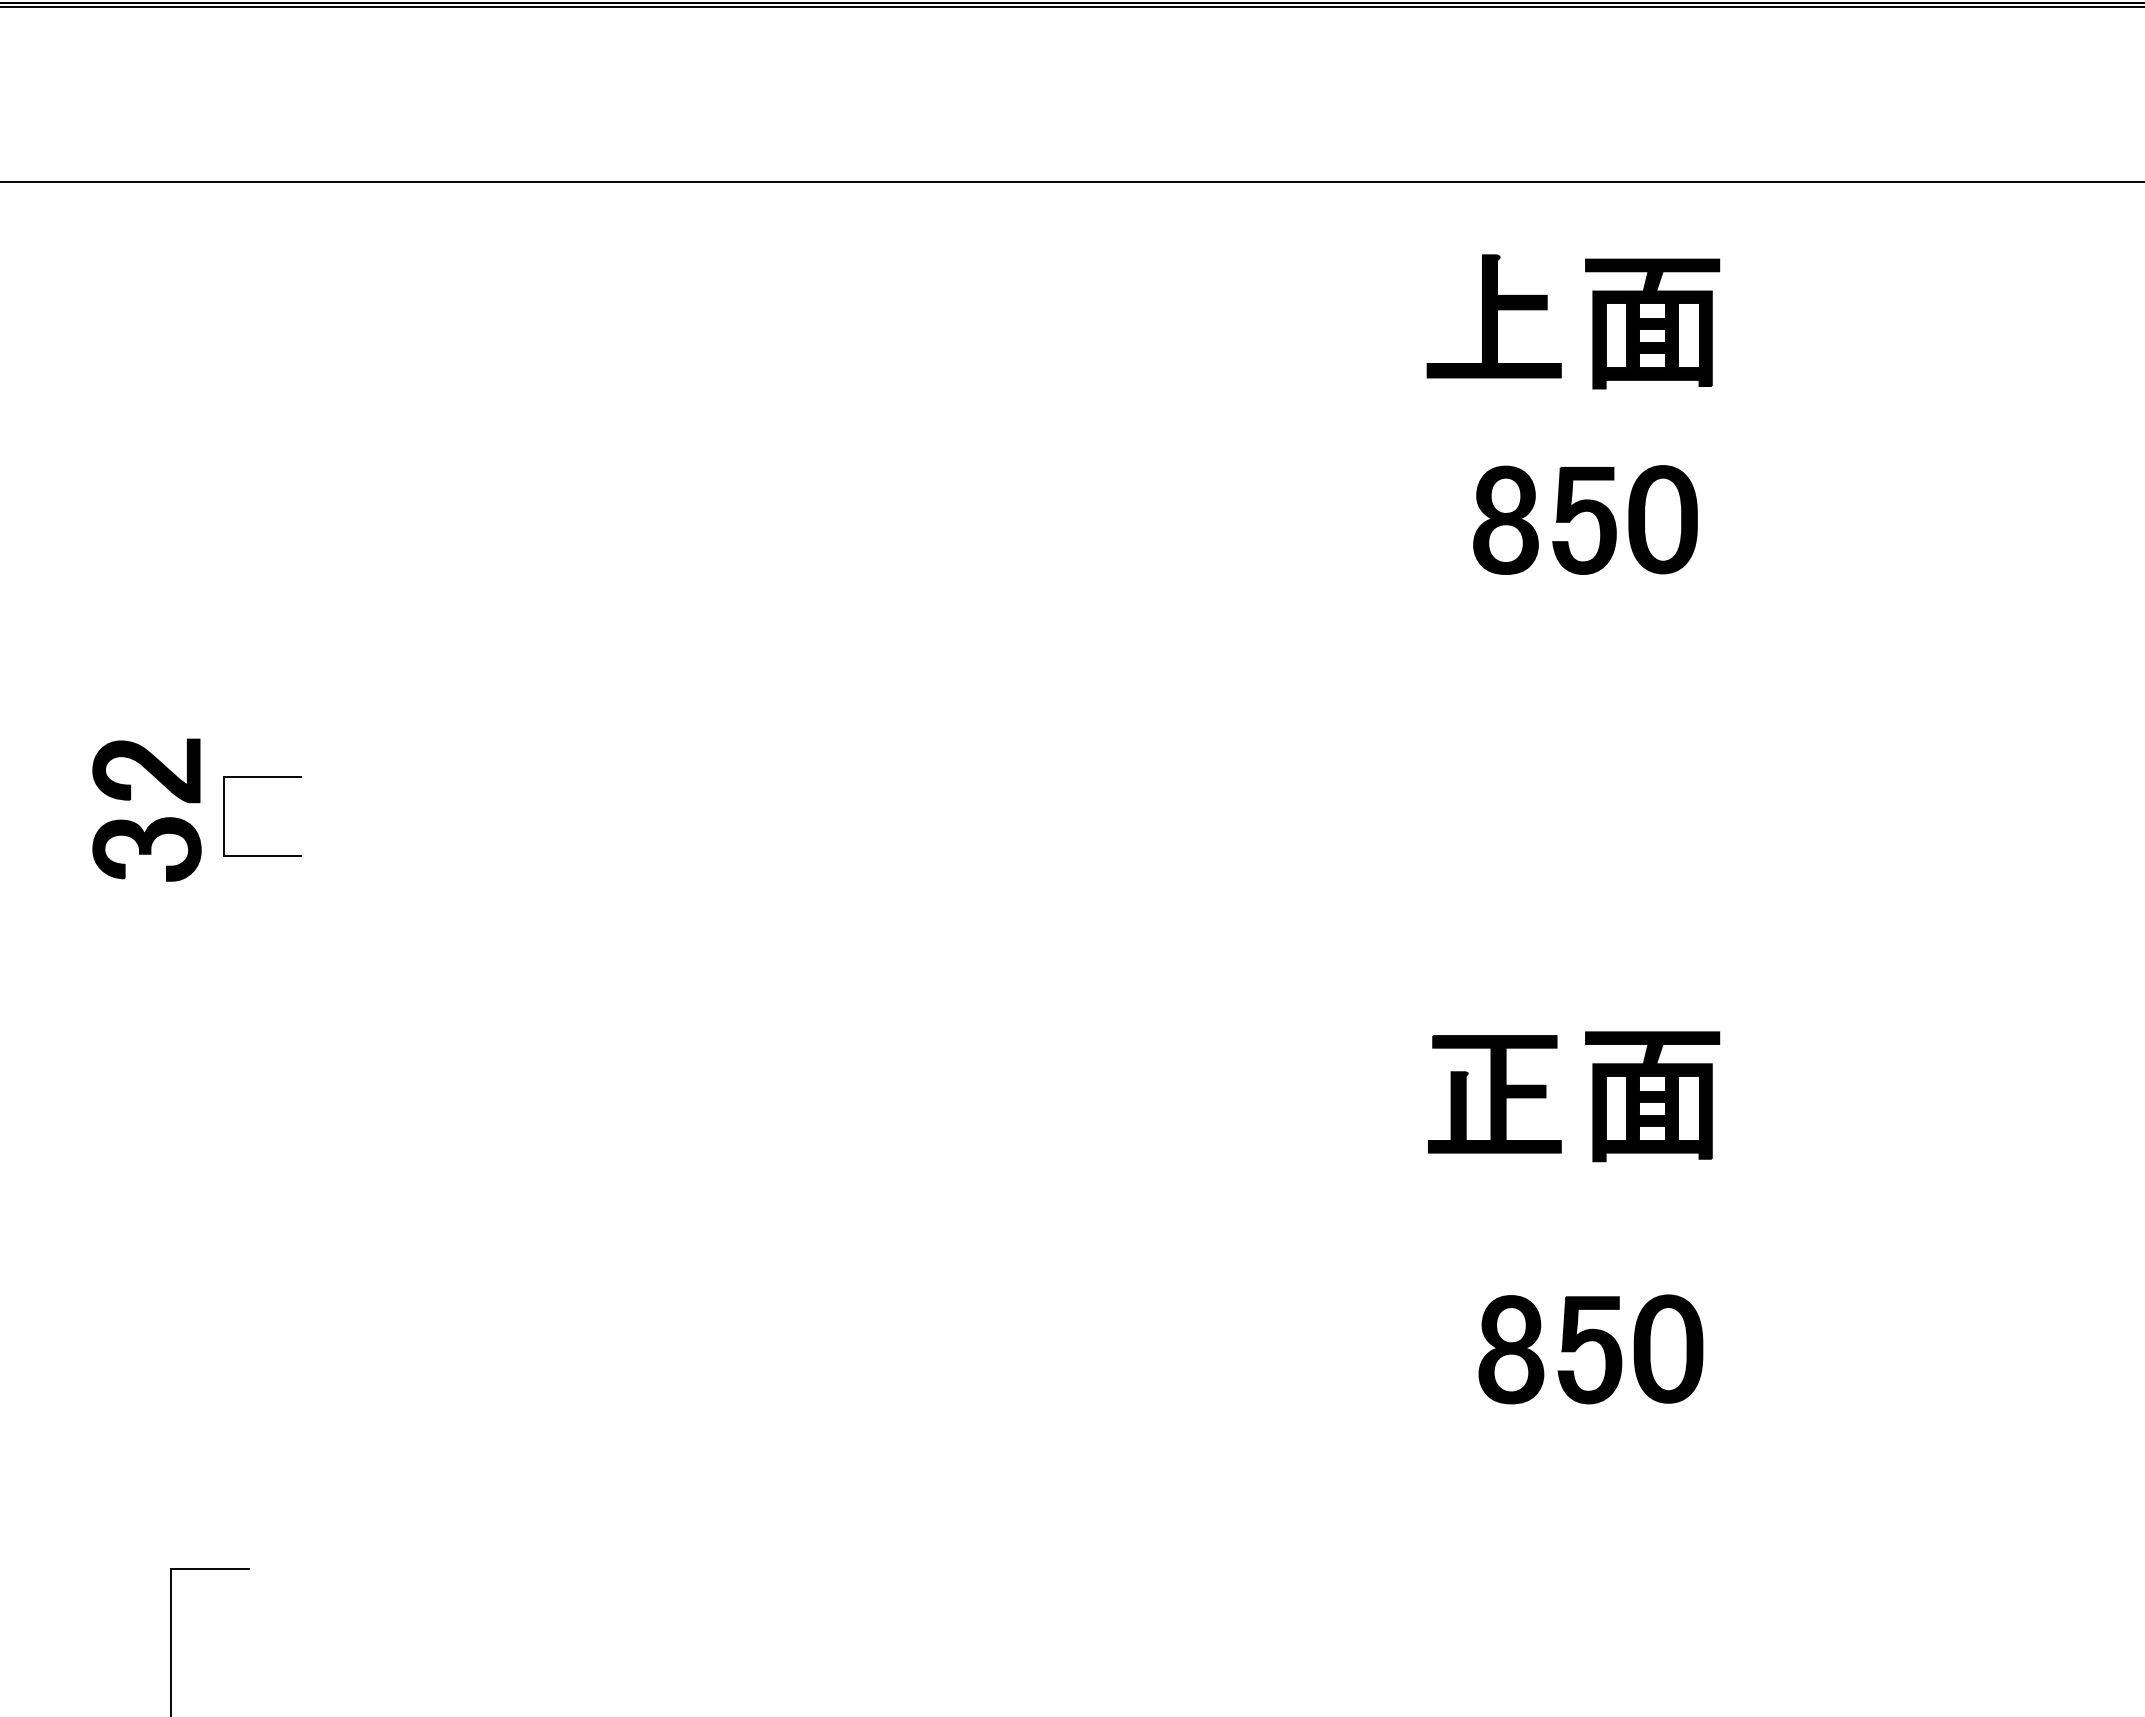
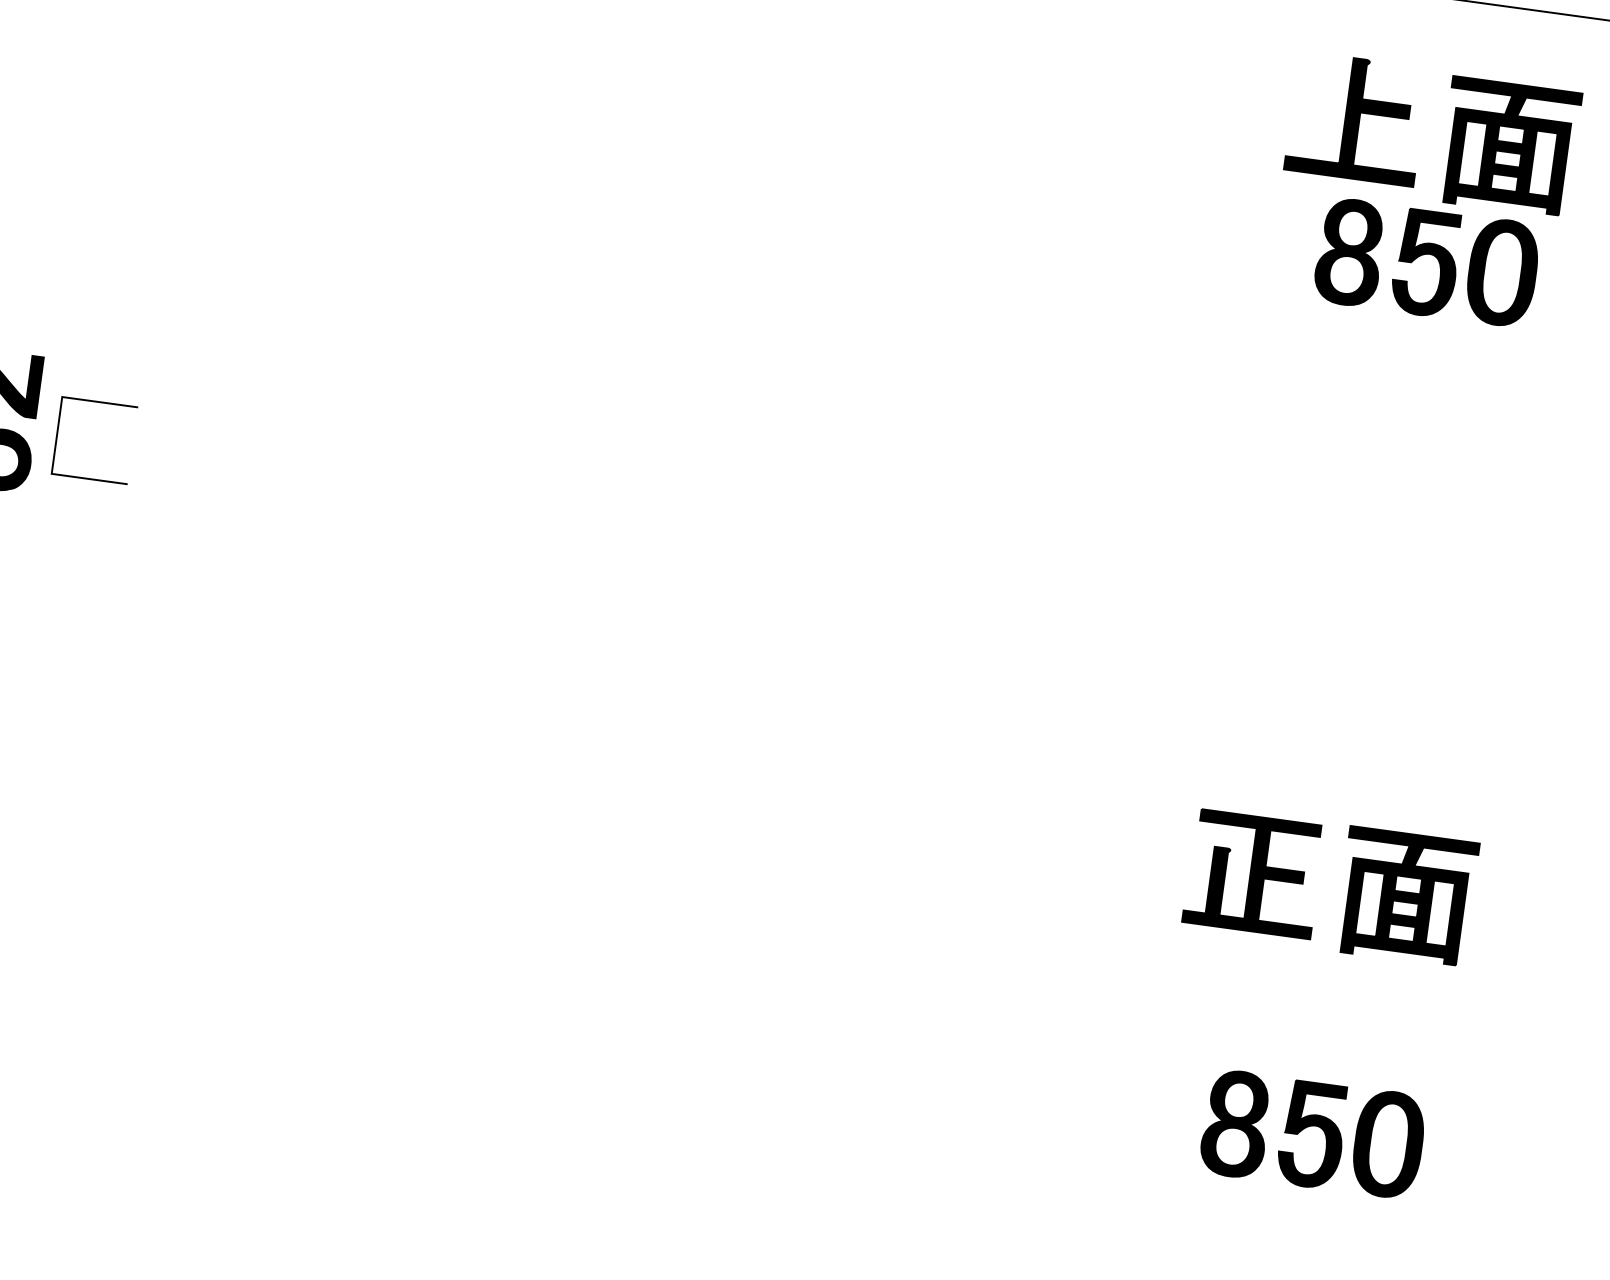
part: (1583, 512) -> (1426, 255), moved

